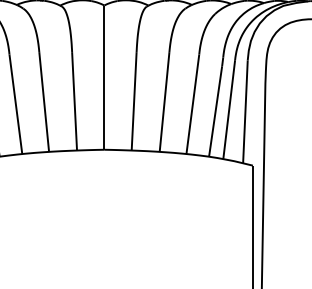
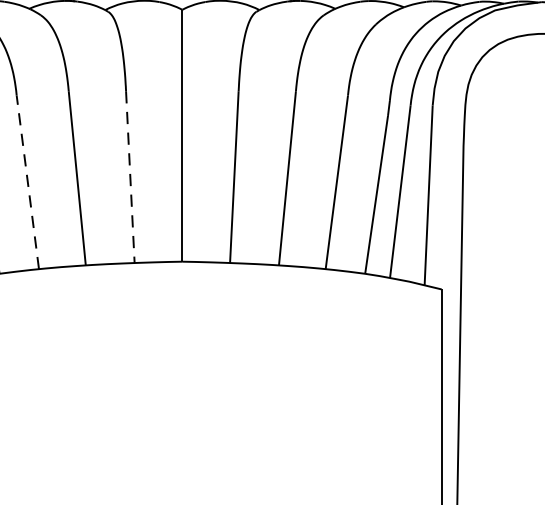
line: (74, 101) -> (130, 177), solid -> dashed
line: (15, 103) -> (27, 180), solid -> dashed

